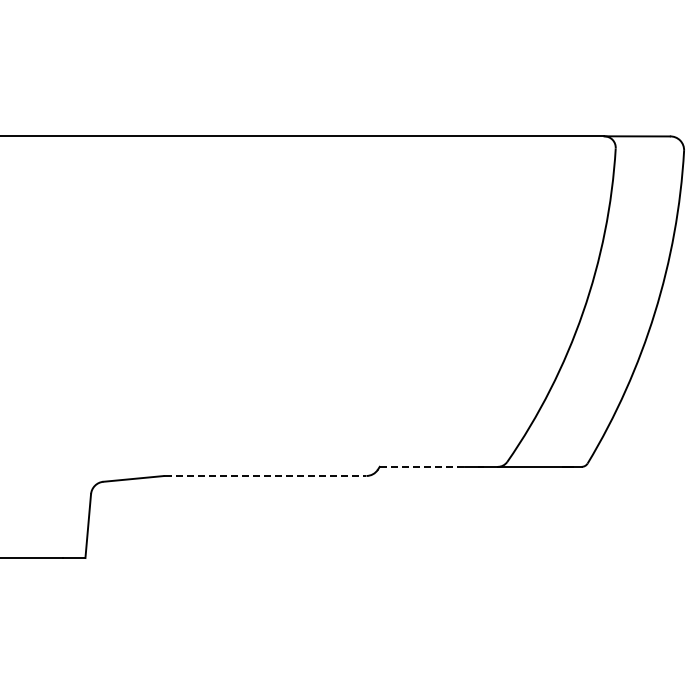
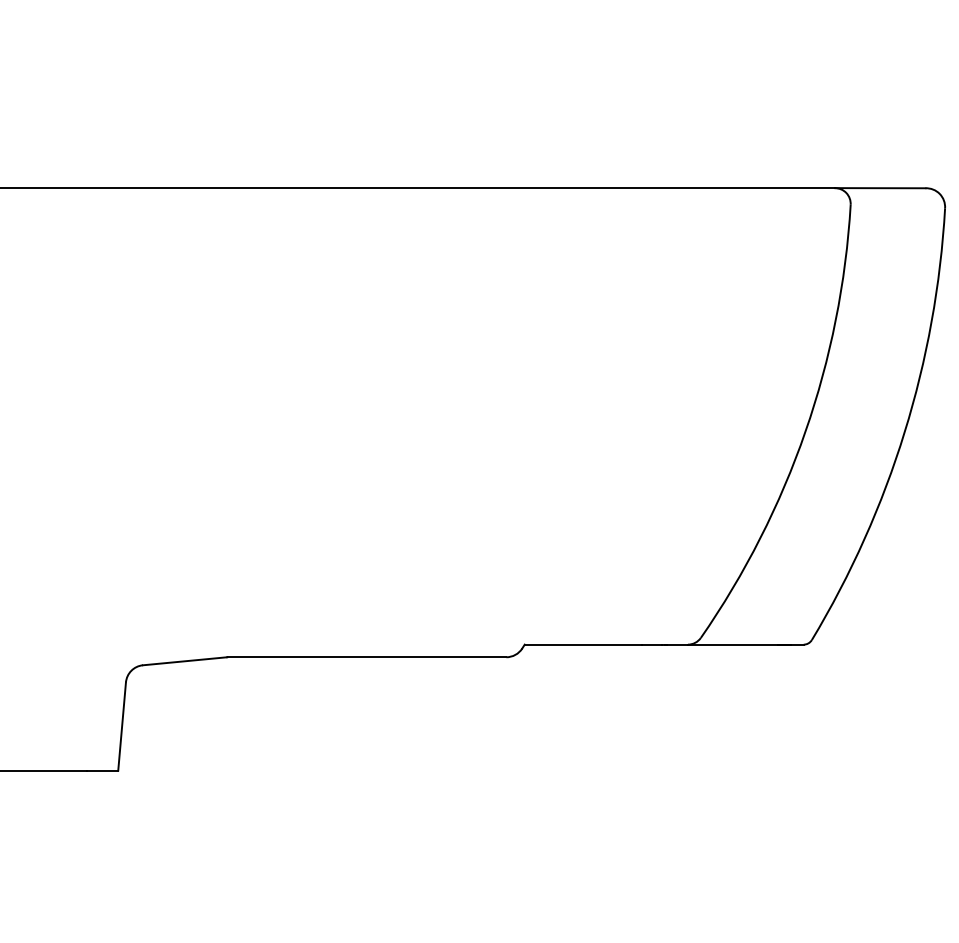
line: (422, 466) -> (583, 644), dashed -> solid
line: (265, 475) -> (366, 656), dashed -> solid

